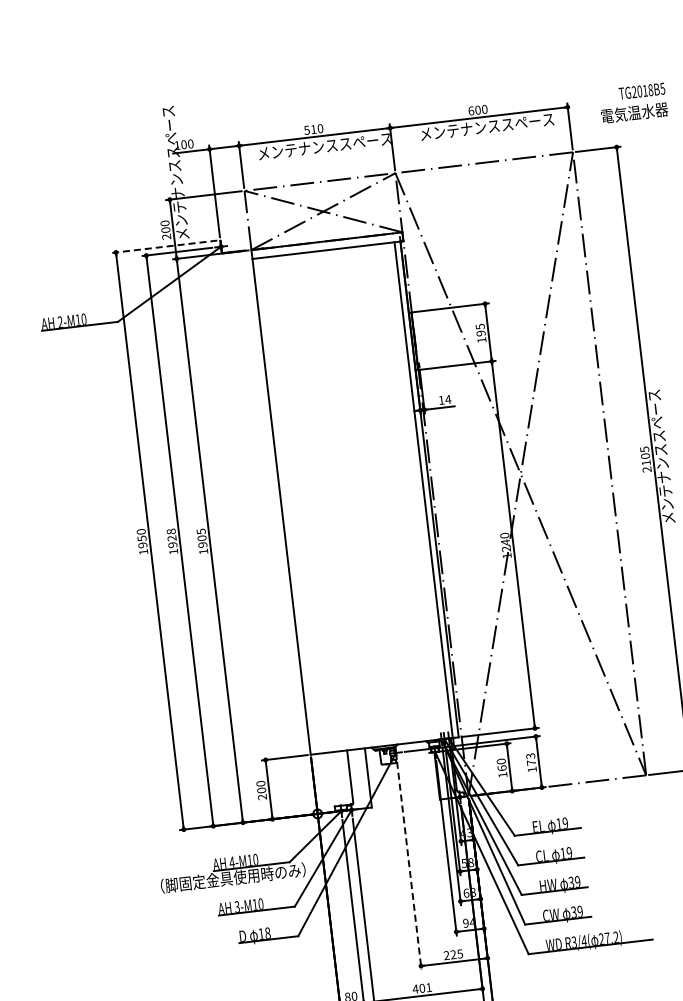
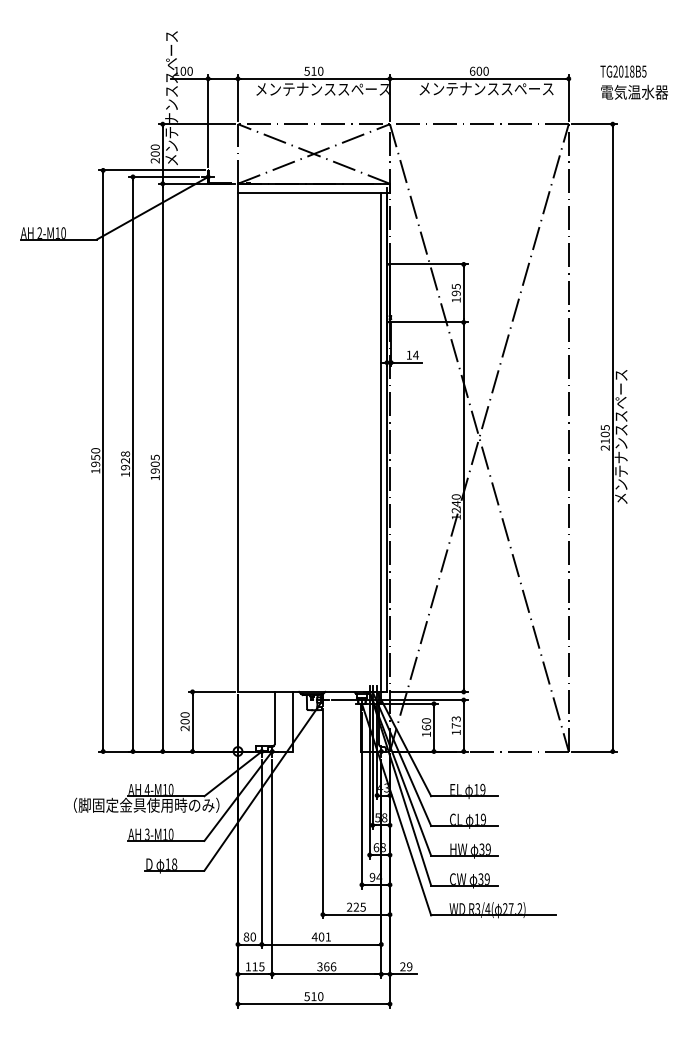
text: (642, 91) -> (623, 71), moved
line: (164, 246) -> (152, 170), dashed -> solid
line: (408, 865) -> (322, 813), dashed -> solid

